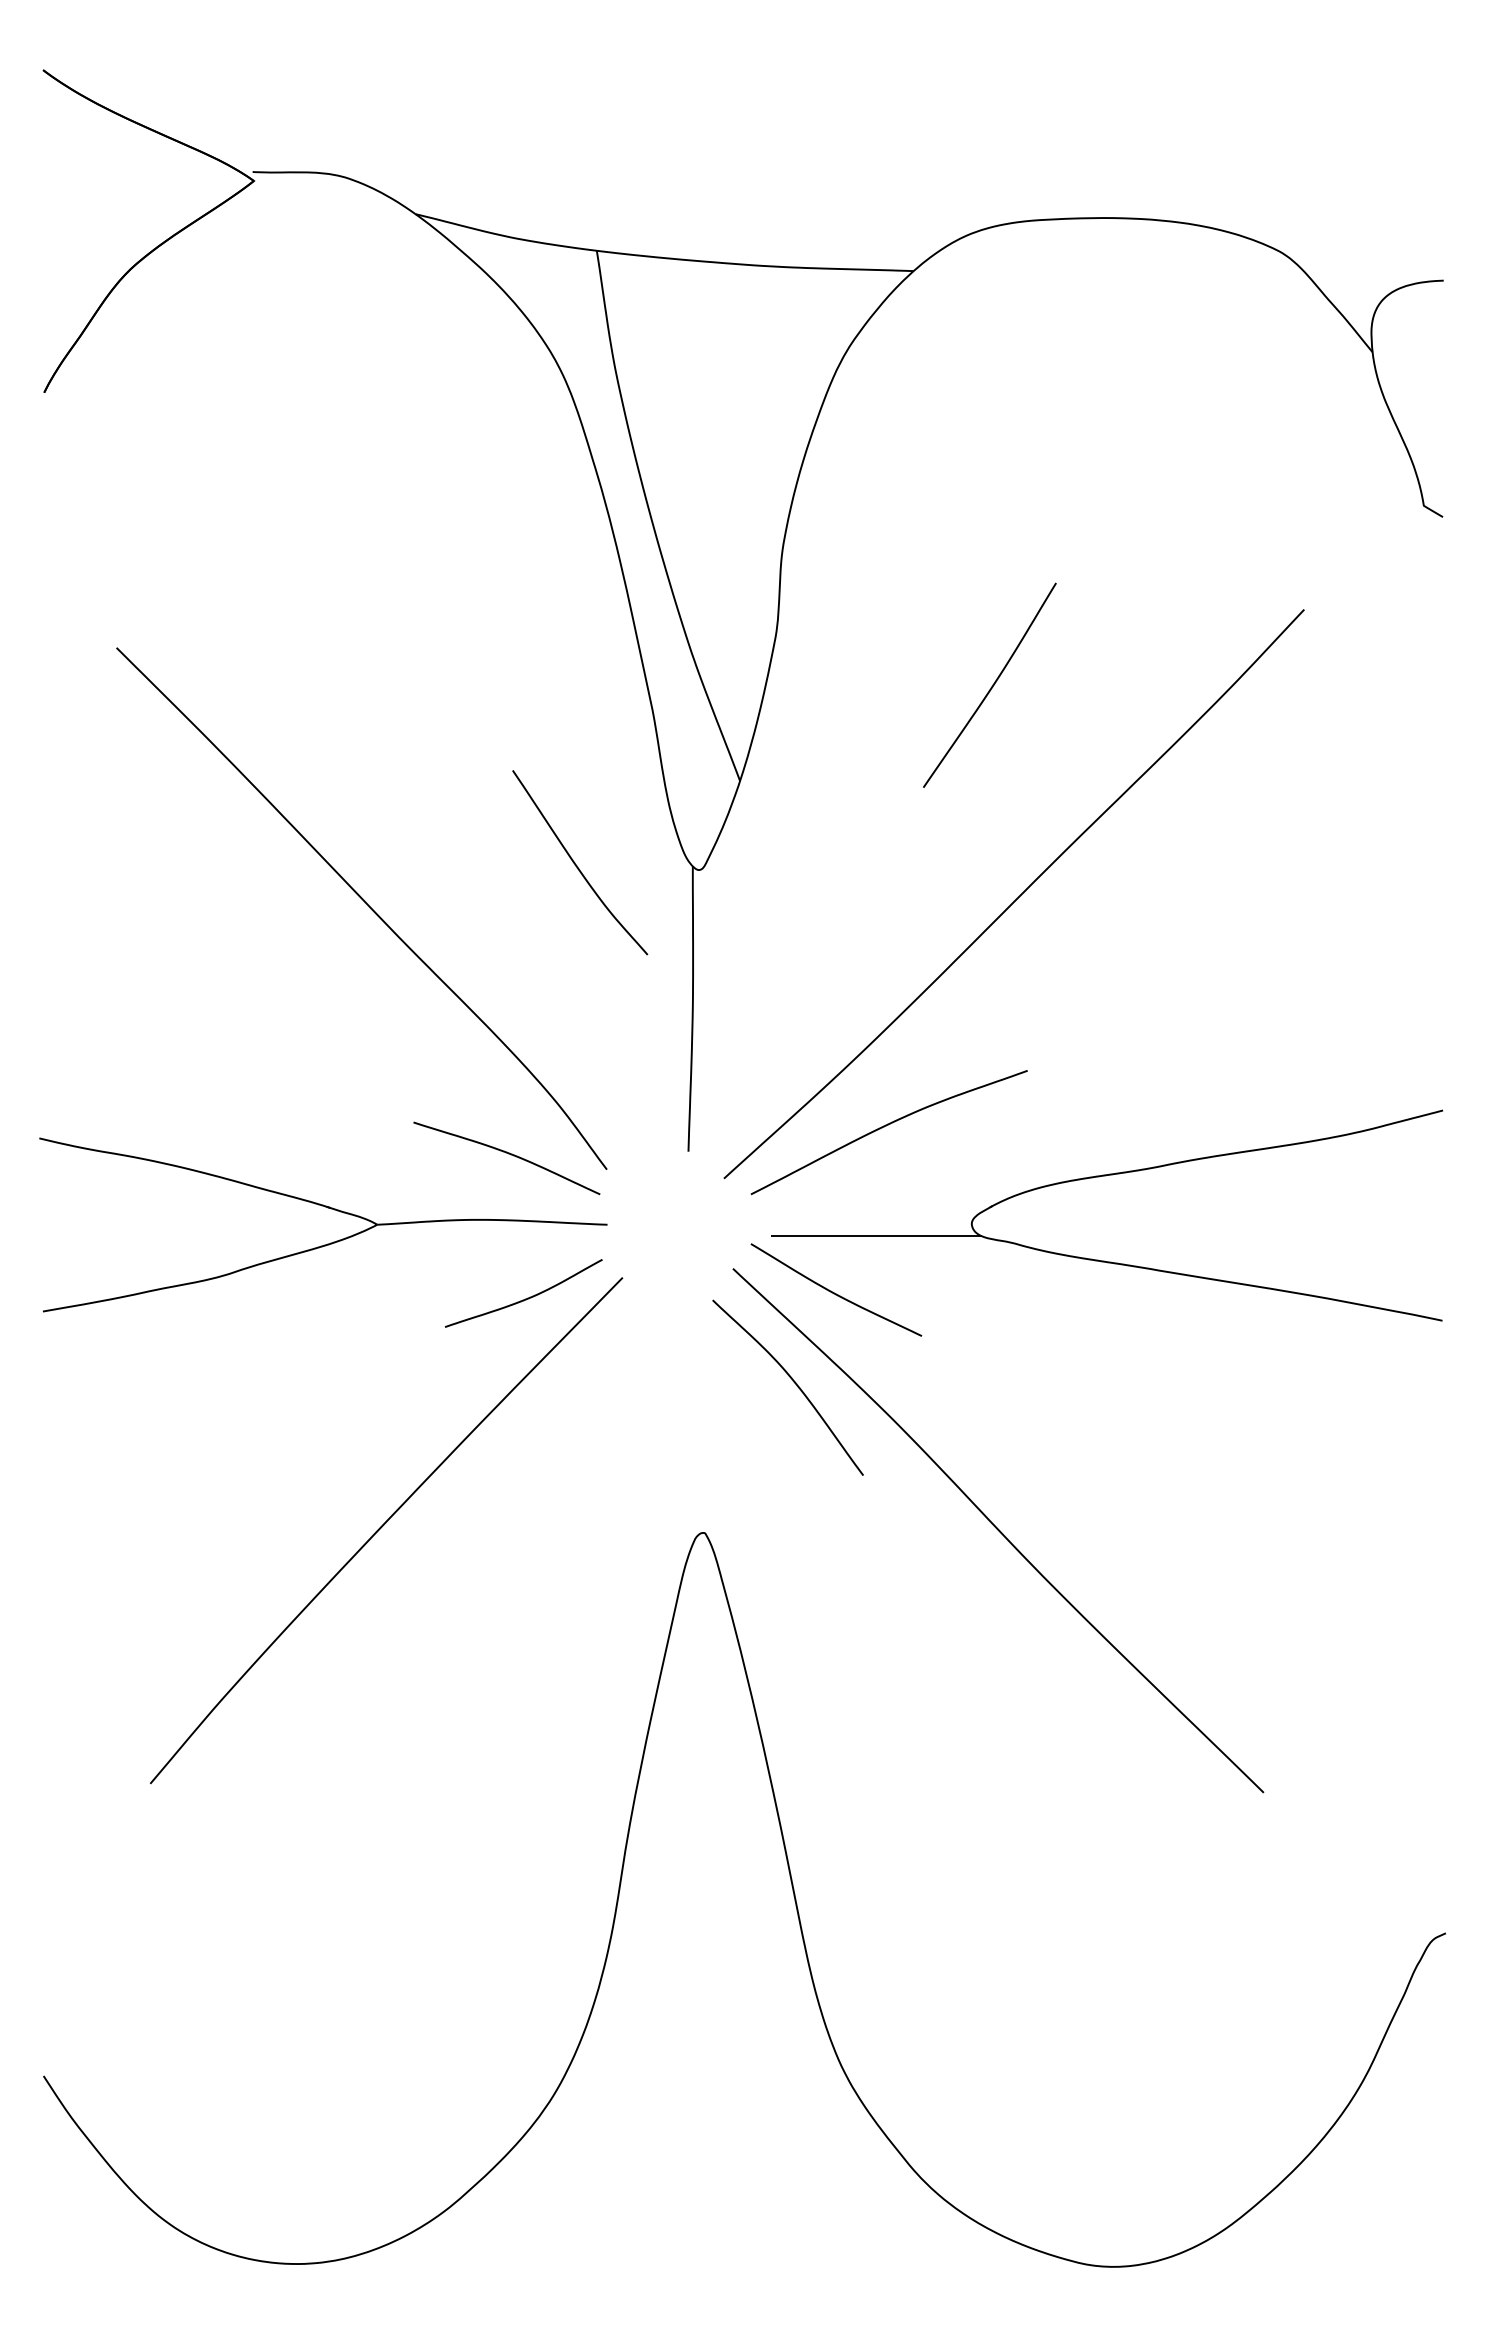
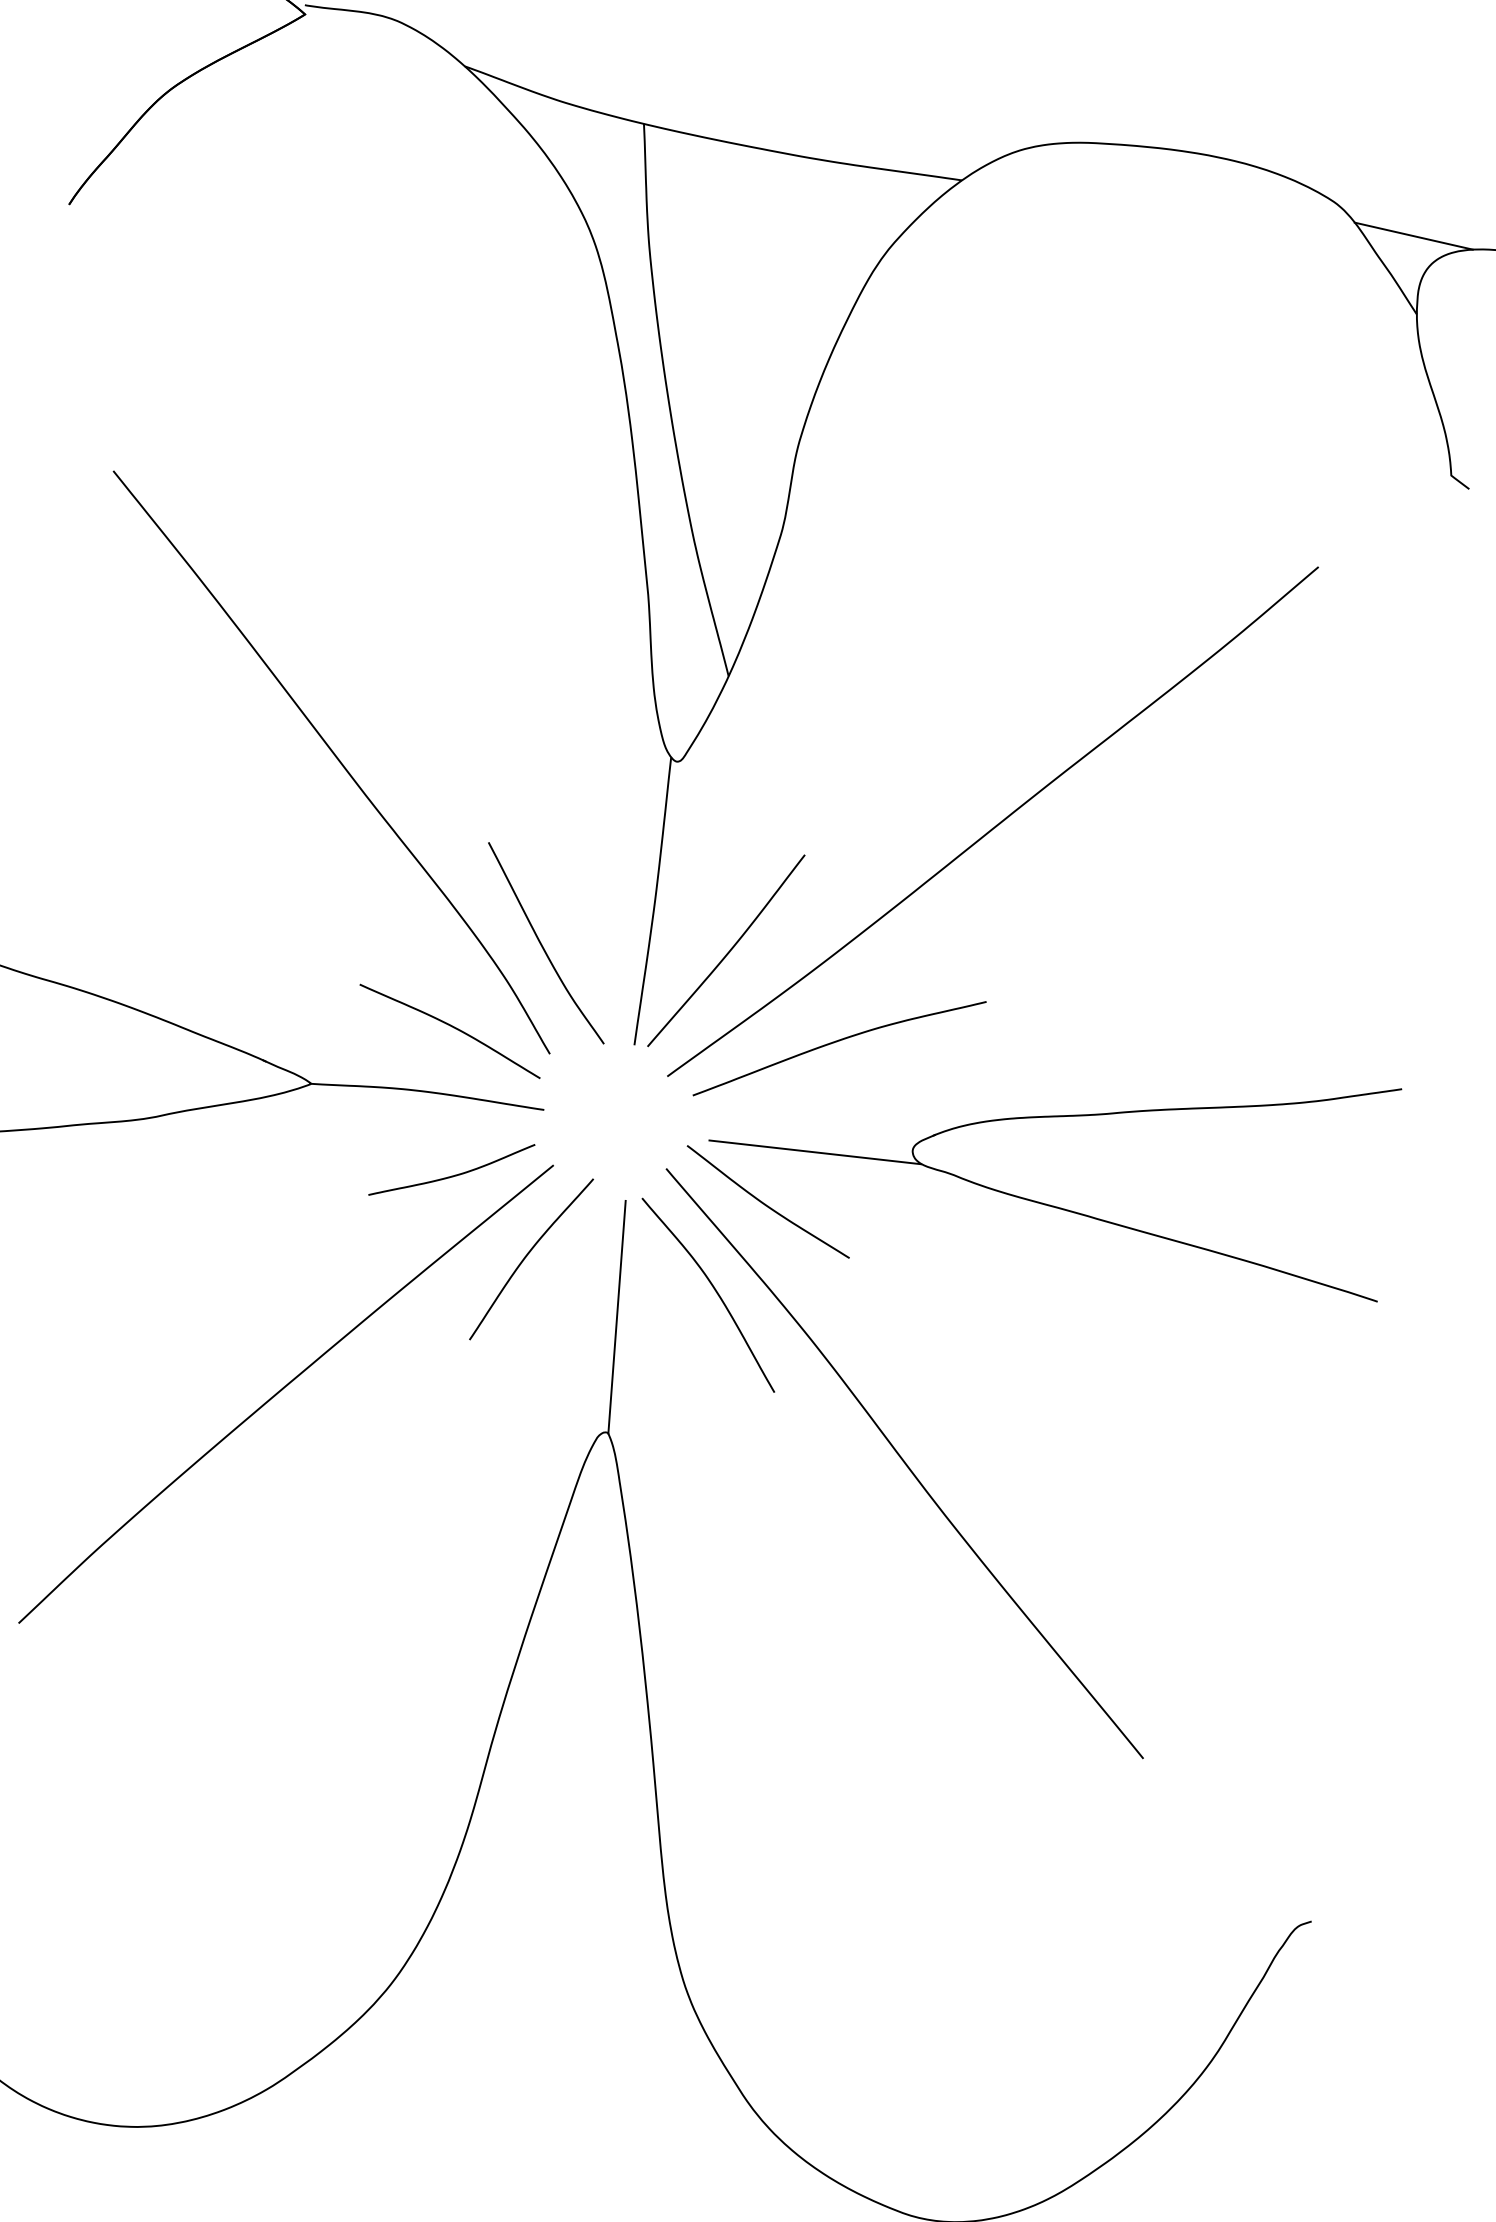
line: (1360, 275) -> (1413, 235), added
curve: (991, 686) -> (727, 952), moved
curve: (577, 865) -> (543, 945), moved
curve: (608, 1367) -> (529, 1254), added
line: (700, 1418) -> (616, 1316), added

